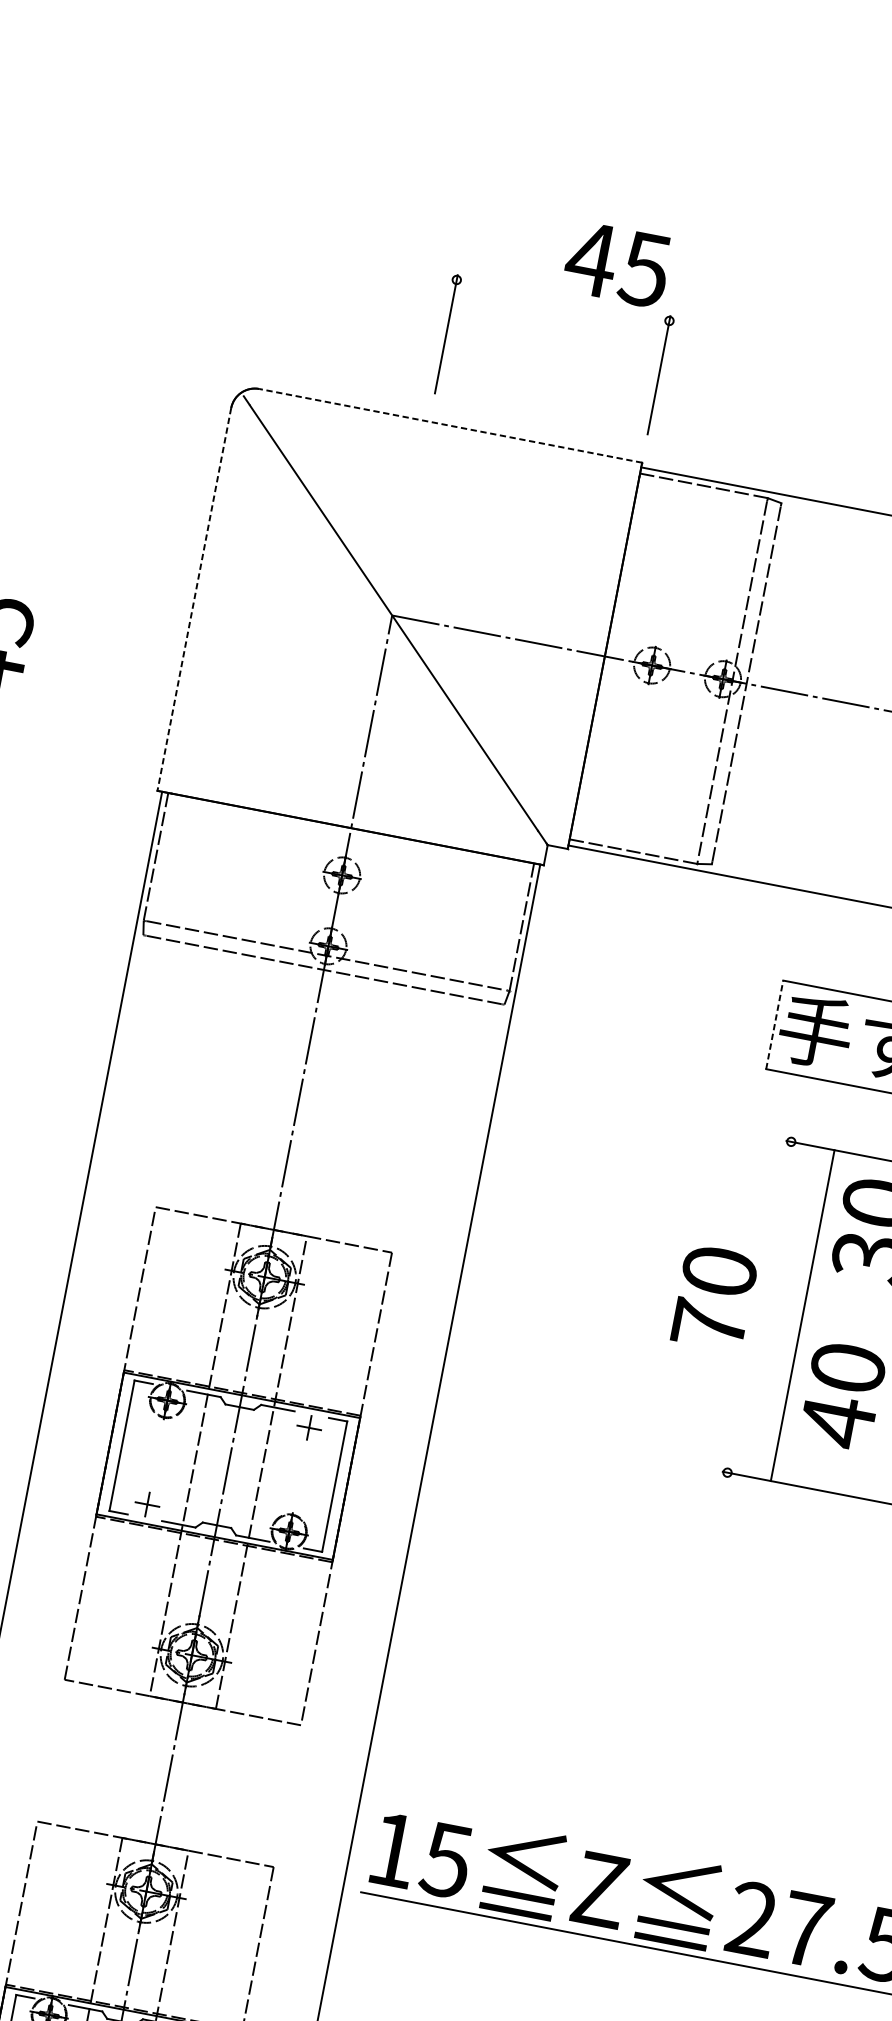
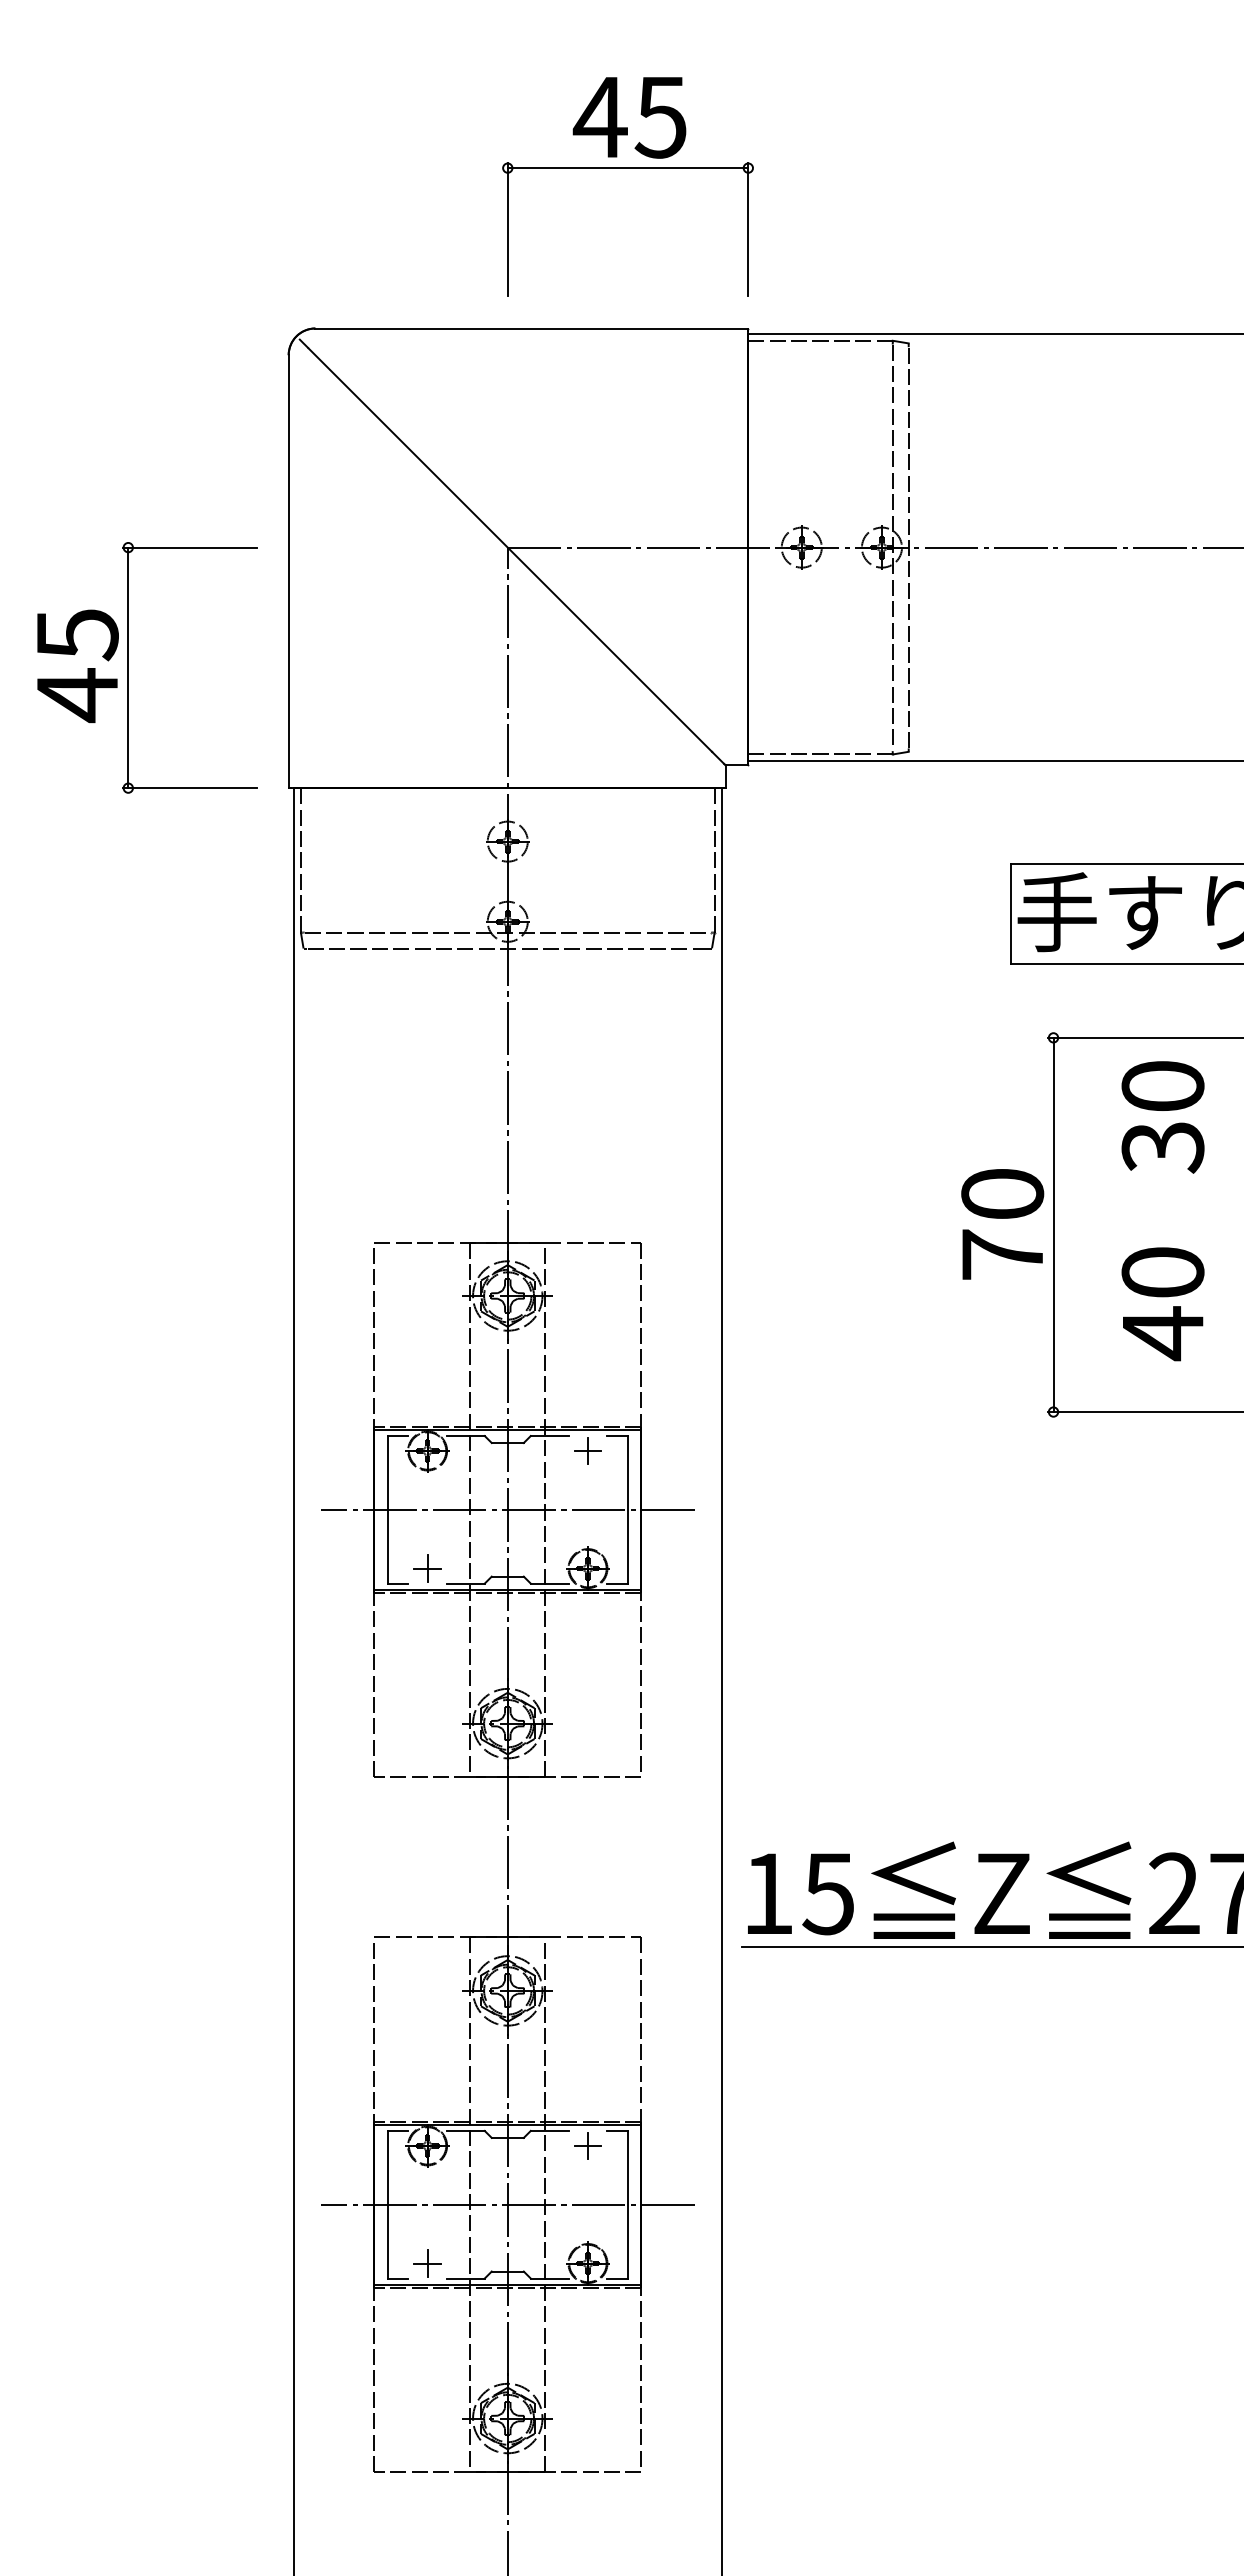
text: (617, 264) -> (629, 117), moved
line: (562, 300) -> (627, 168), added
line: (450, 425) -> (531, 328), dashed -> solid
line: (194, 600) -> (288, 572), dashed -> solid
part: (36, 656) -> (128, 667), added
line: (774, 1024) -> (1010, 913), dashed -> solid
line: (802, 1315) -> (1053, 1224), moved
line: (228, 1465) -> (507, 1509), added

